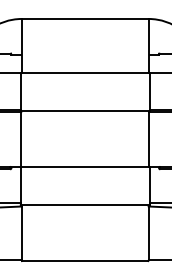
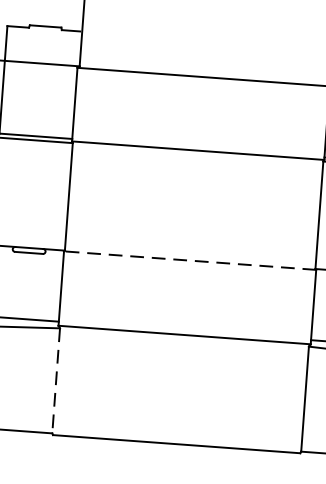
line: (84, 167) -> (188, 261), solid -> dashed
line: (21, 233) -> (55, 381), solid -> dashed

